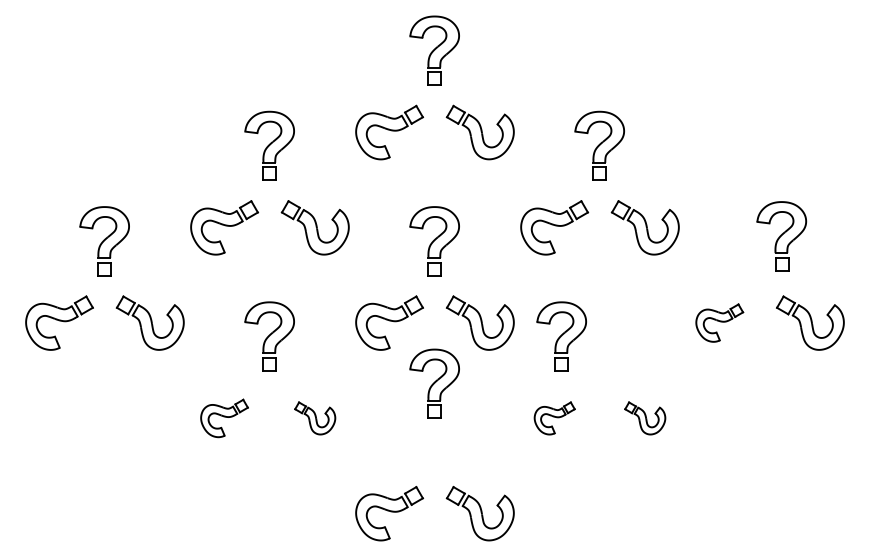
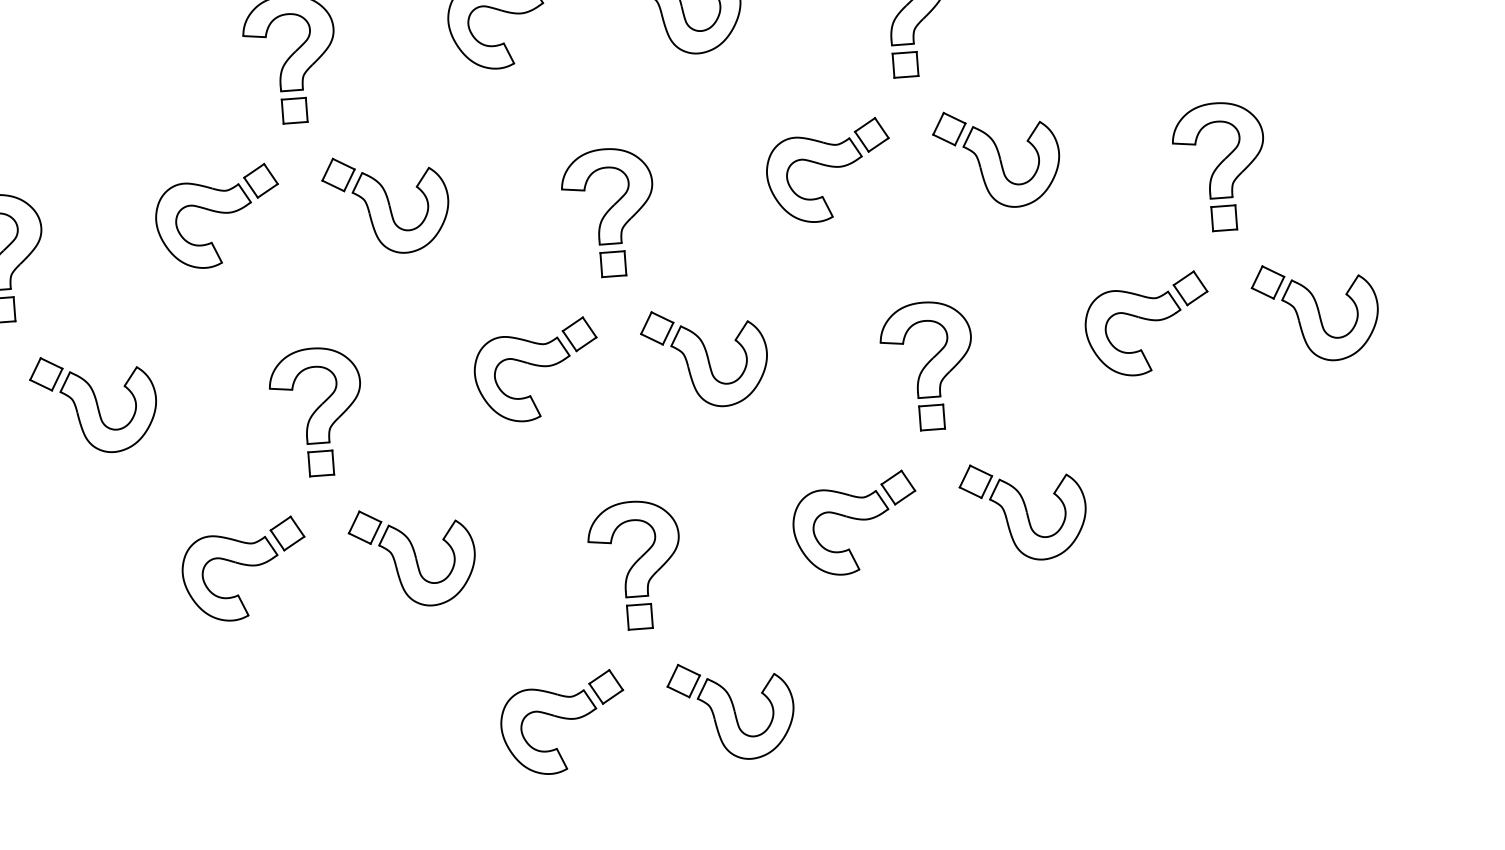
part: (781, 236) -> (1219, 167), moved
part: (719, 322) -> (1147, 323), size x1.43
part: (561, 336) -> (927, 365), moved
part: (434, 383) -> (635, 564), moved
part: (224, 418) -> (244, 569), size x1.43
part: (314, 418) -> (411, 557), size x1.67
part: (554, 418) -> (855, 523), size x1.67
part: (644, 418) -> (1022, 511), size x1.67

